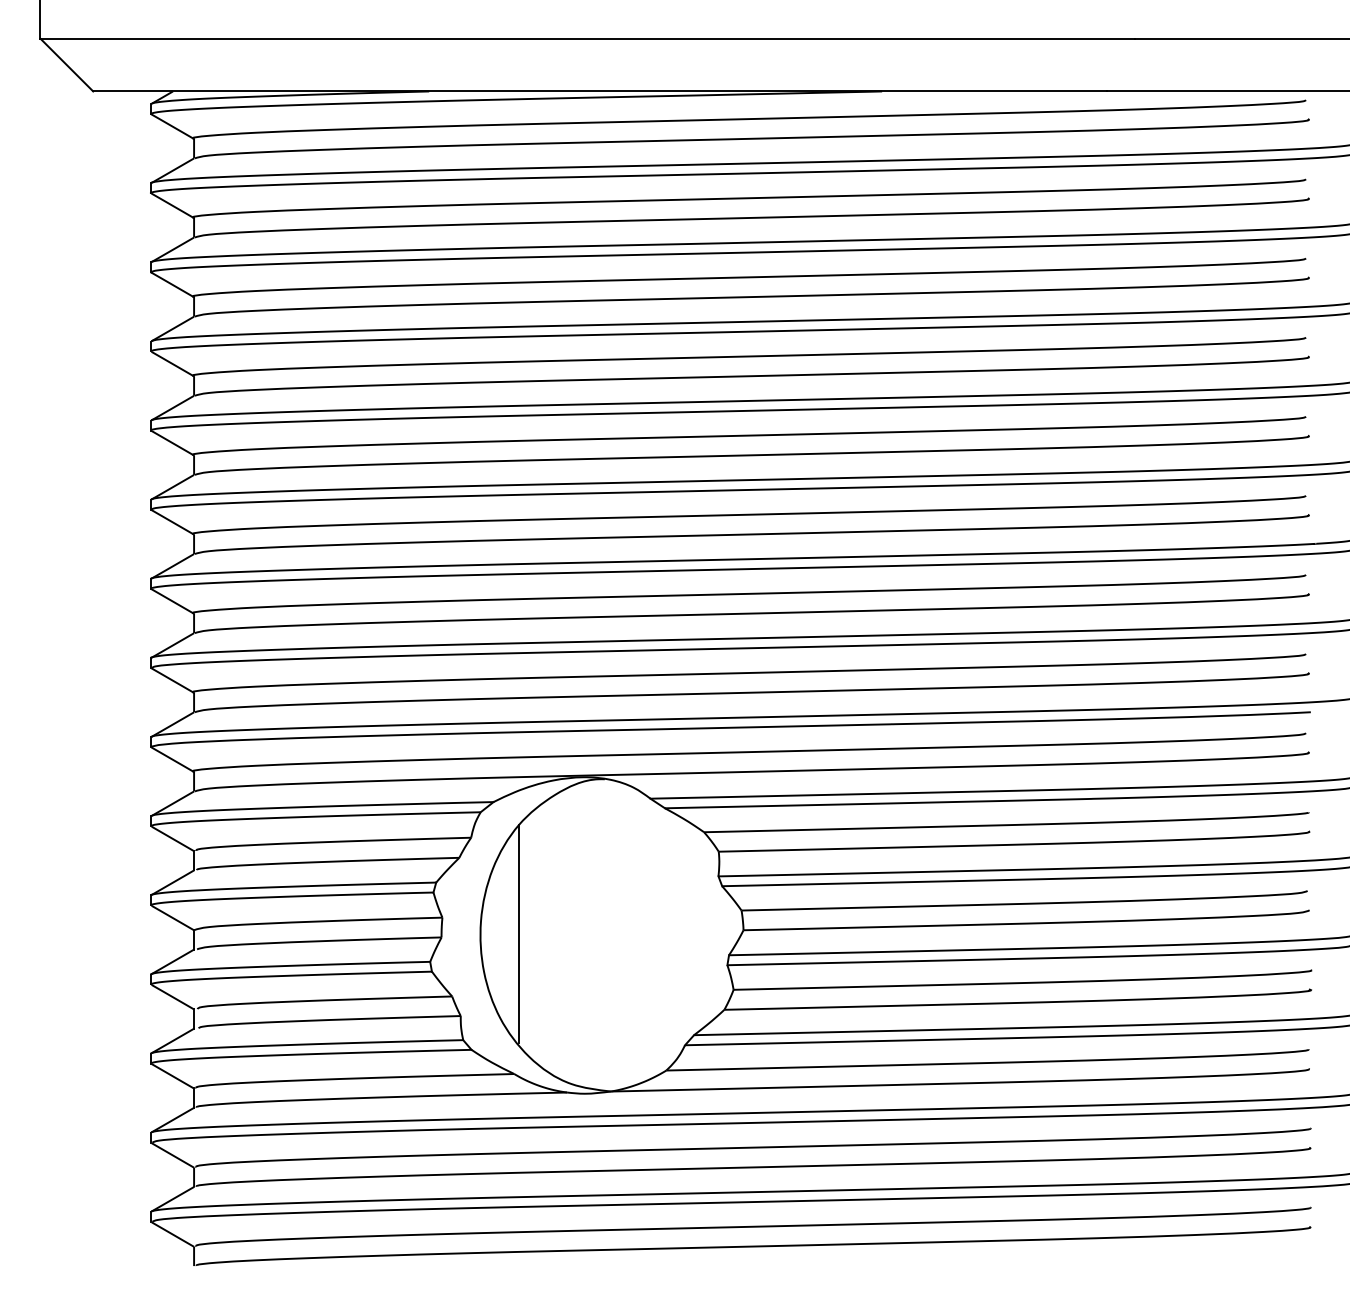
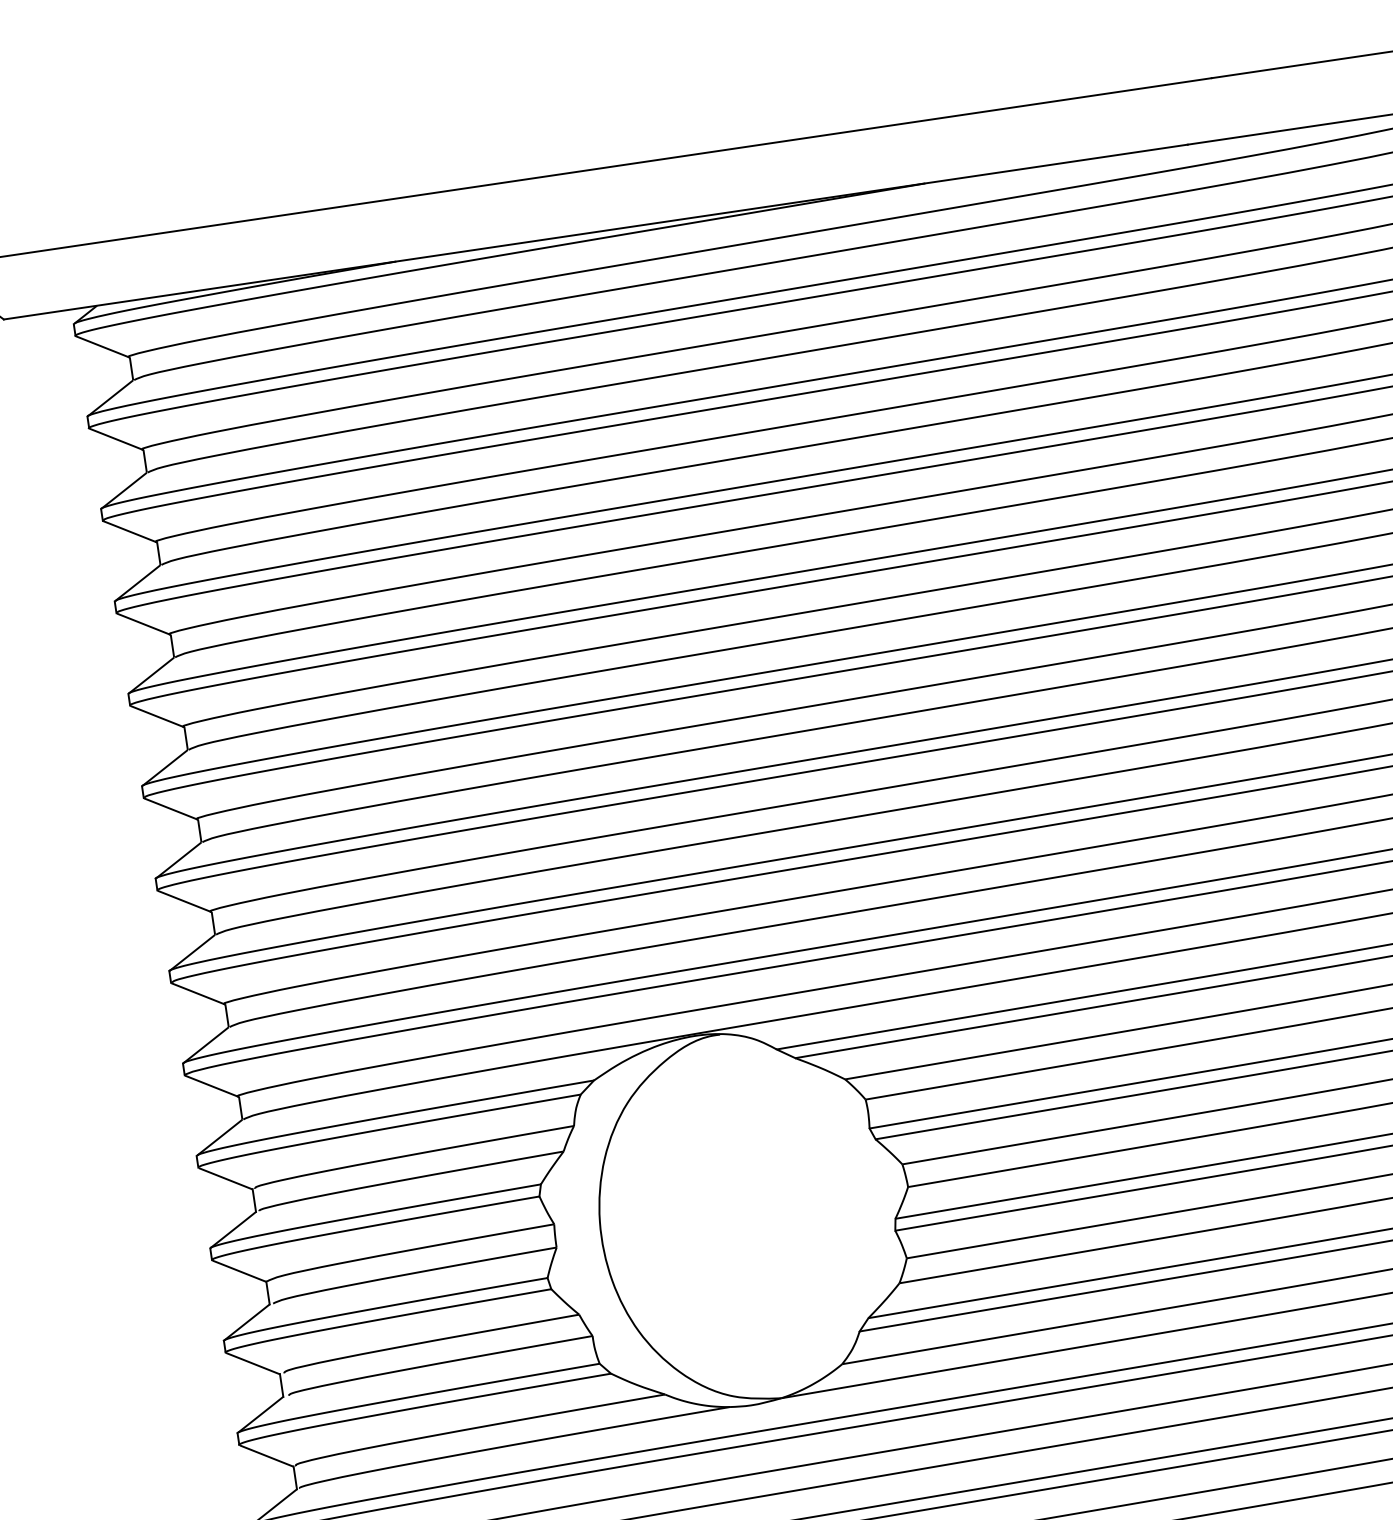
line: (519, 933) -> (646, 1229), removed

